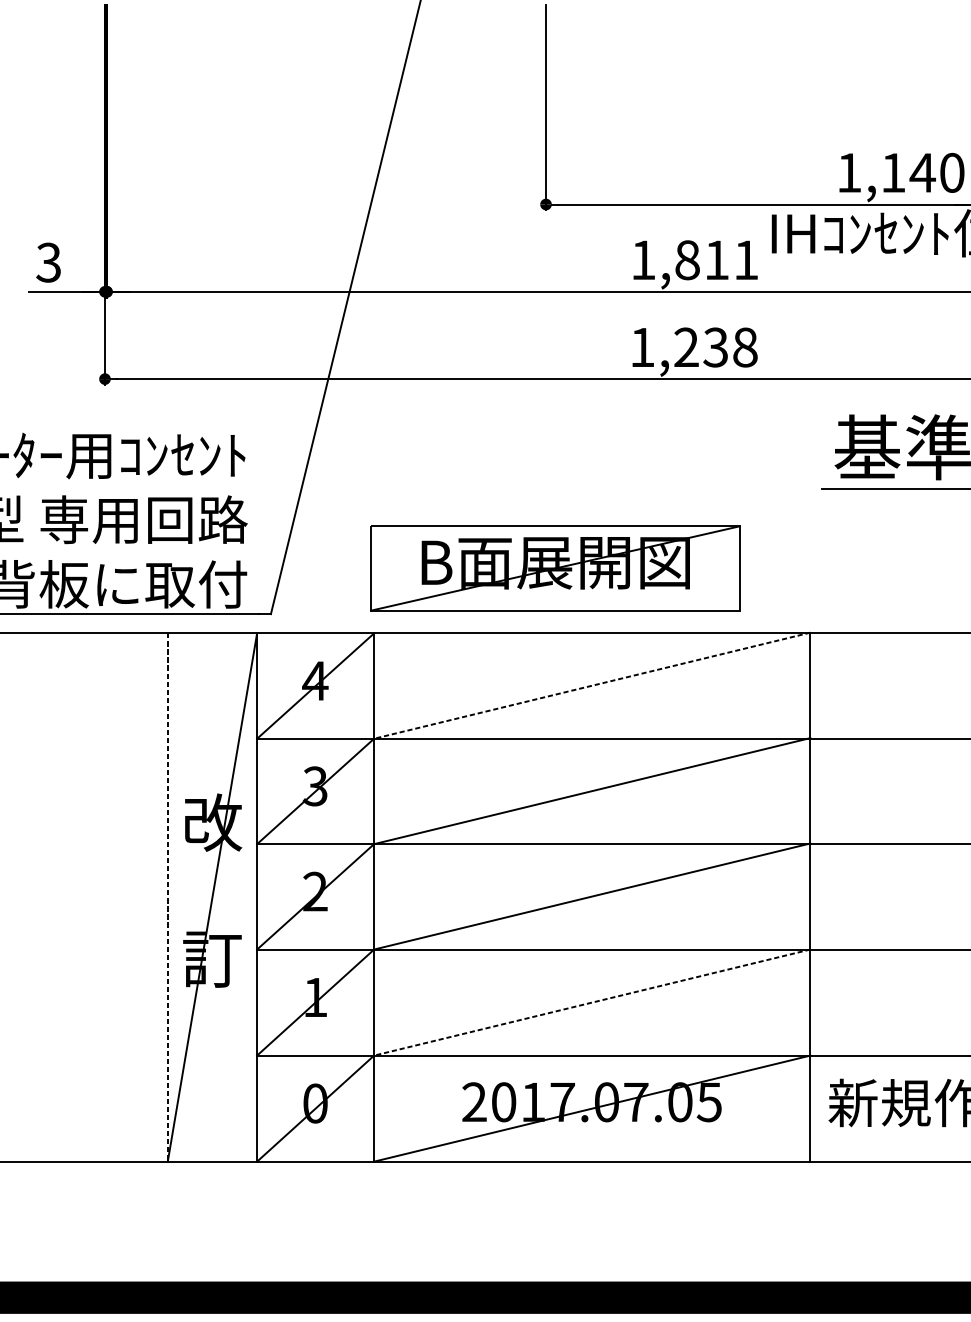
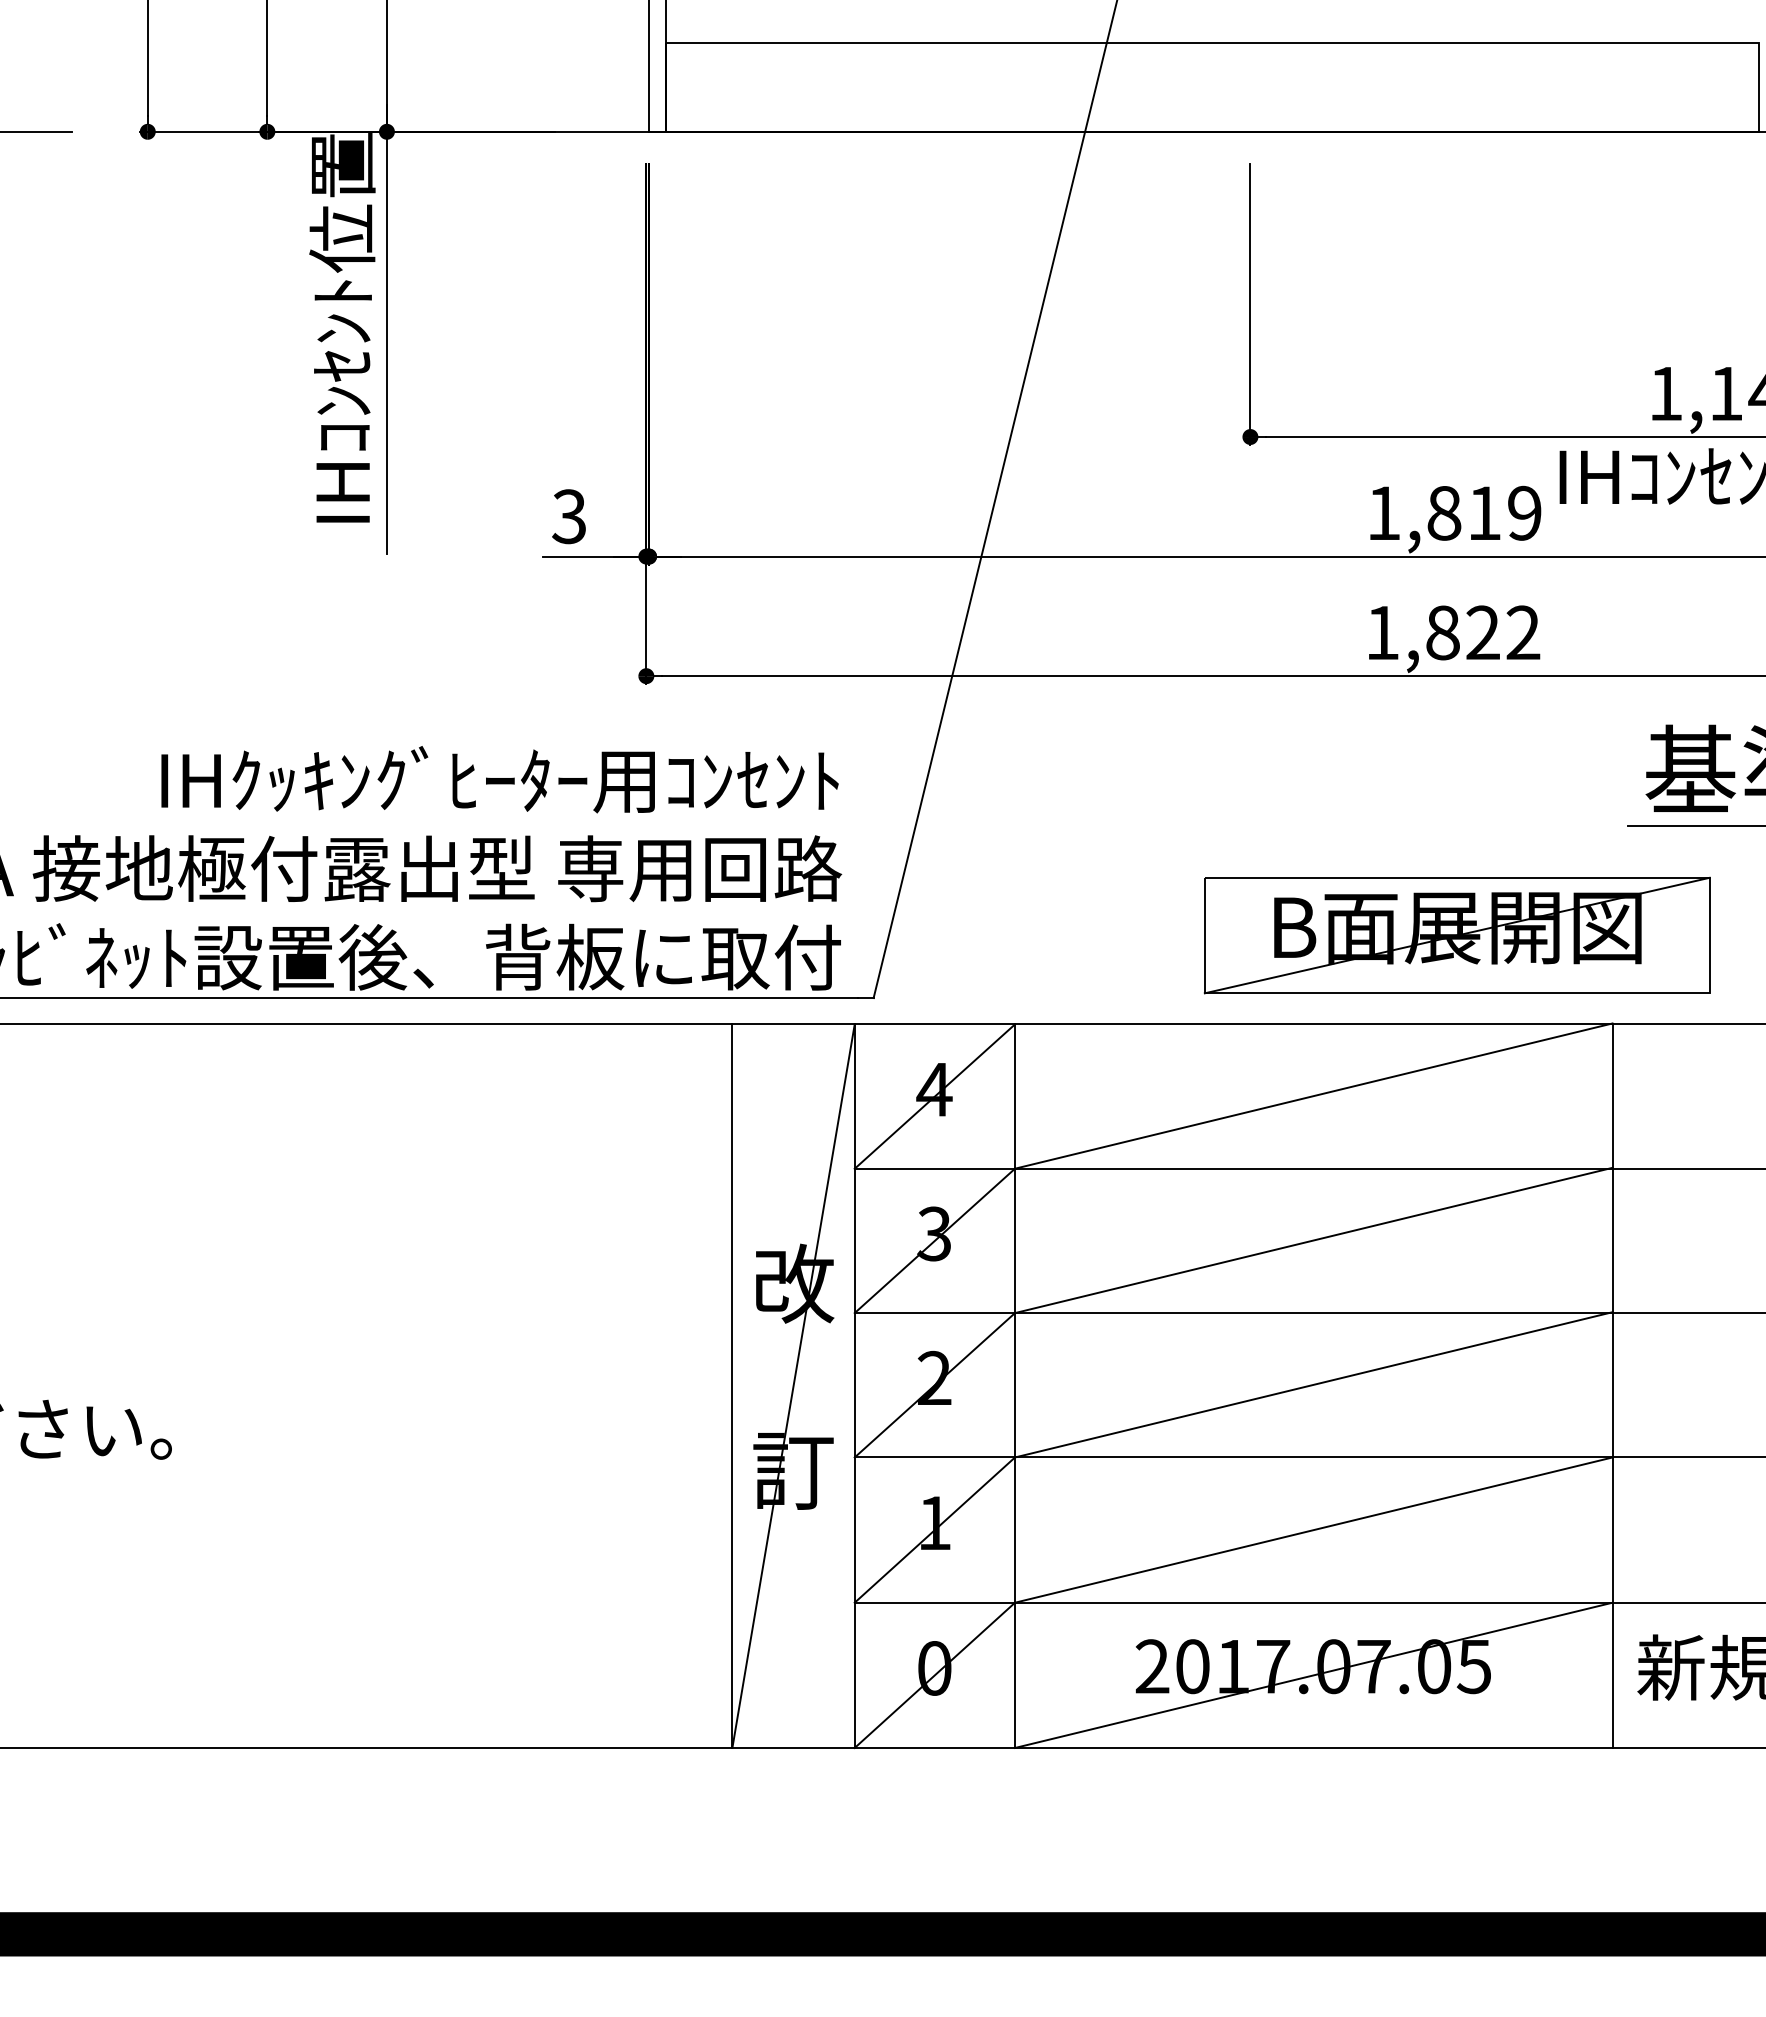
text: (746, 259) -> (1524, 512), 1,811 -> 1,819
text: (716, 347) -> (1483, 632), 1,238 -> 1,822
part: (554, 568) -> (1456, 935), moved
line: (592, 686) -> (1313, 1096), dashed -> solid
line: (167, 897) -> (732, 1386), dashed -> solid
line: (592, 1002) -> (1313, 1530), dashed -> solid

